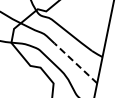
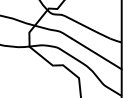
line: (75, 62) -> (96, 53), dashed -> solid

